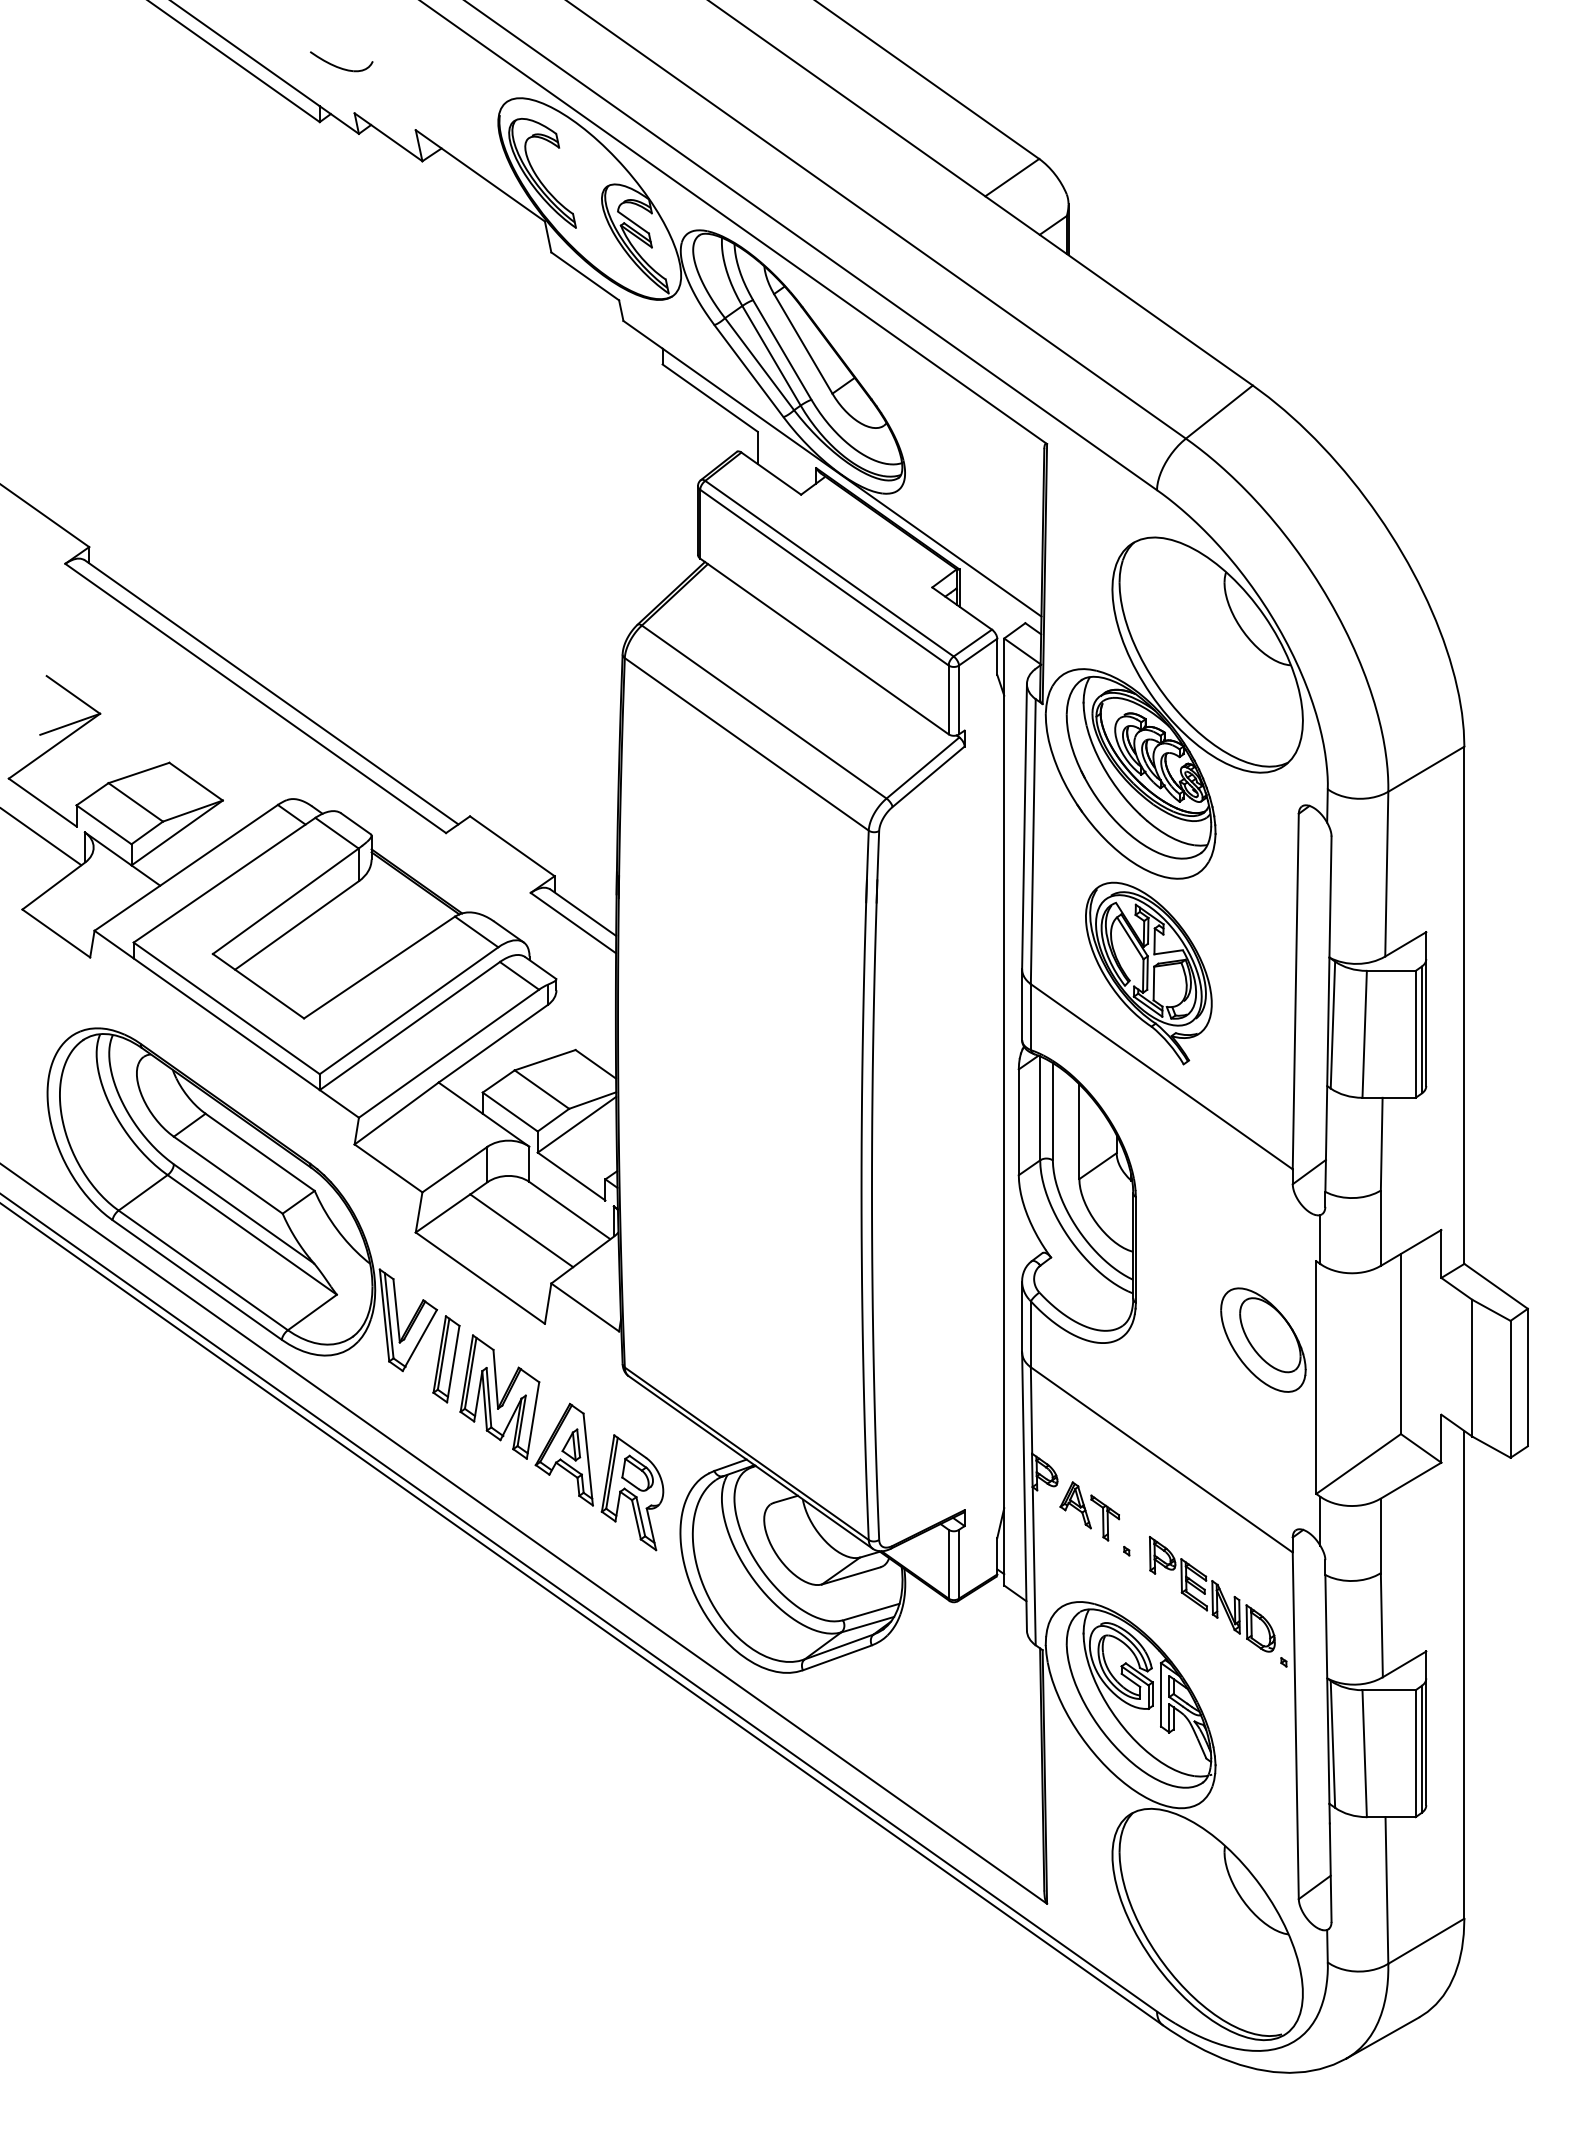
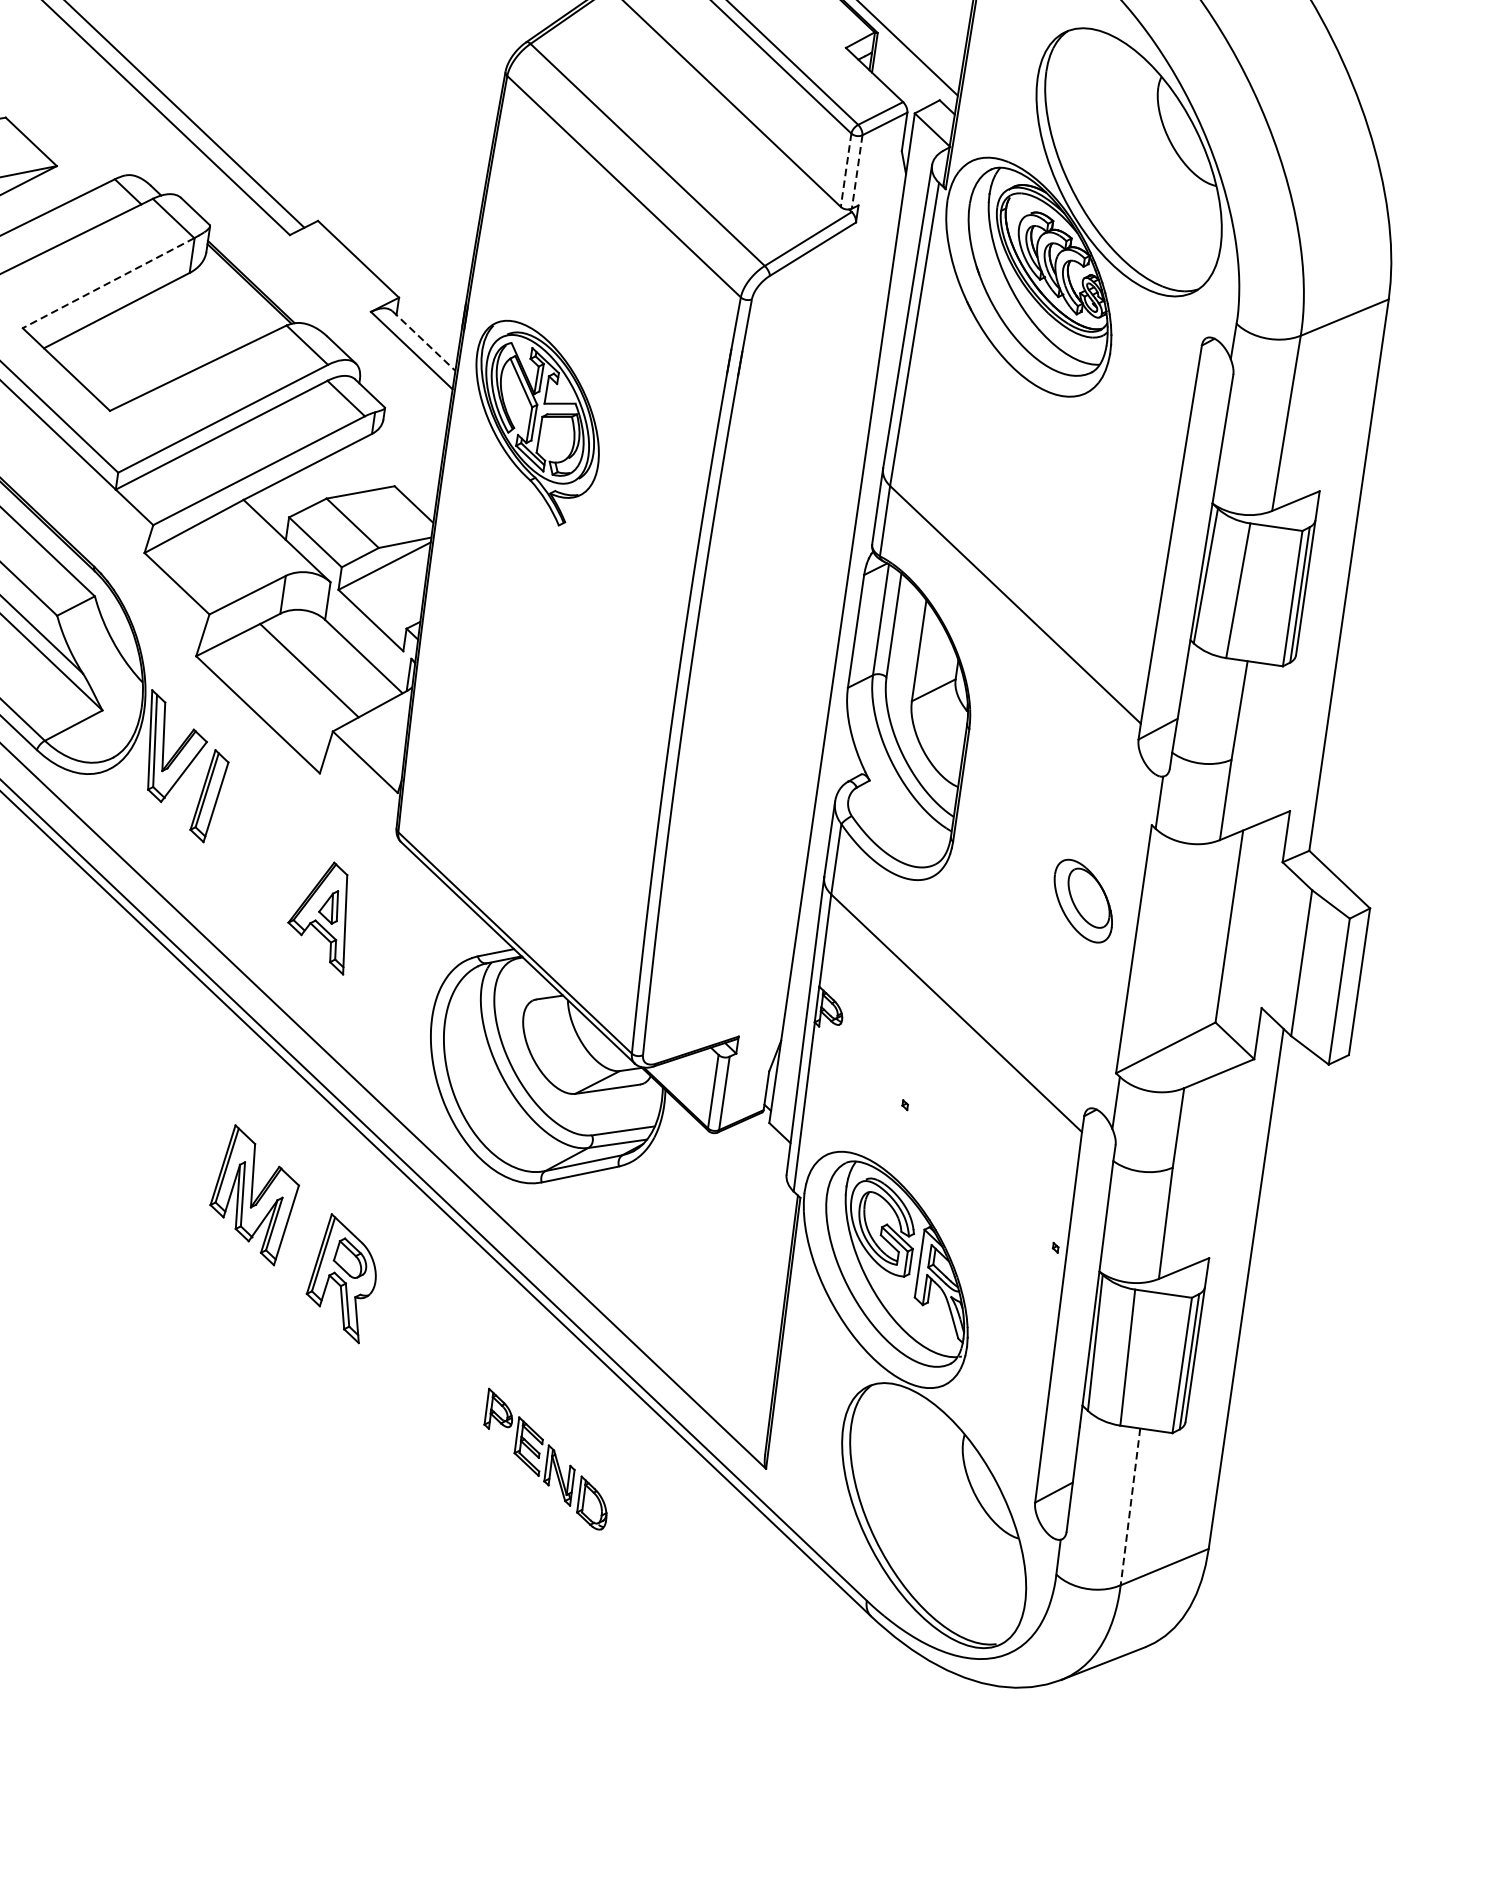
line: (948, 700) -> (845, 170), solid -> dashed
line: (959, 700) -> (857, 172), solid -> dashed
line: (285, 901) -> (108, 283), solid -> dashed
line: (583, 912) -> (424, 340), solid -> dashed
part: (1148, 973) -> (535, 423), moved
part: (1263, 1339) -> (1083, 900), size x0.7
part: (499, 1396) -> (254, 1194), moved
part: (632, 1492) -> (342, 1278), moved
part: (1089, 1511) -> (871, 1057), removed
part: (1211, 1594) -> (545, 1459), moved
line: (1386, 1890) -> (1130, 1506), solid -> dashed

